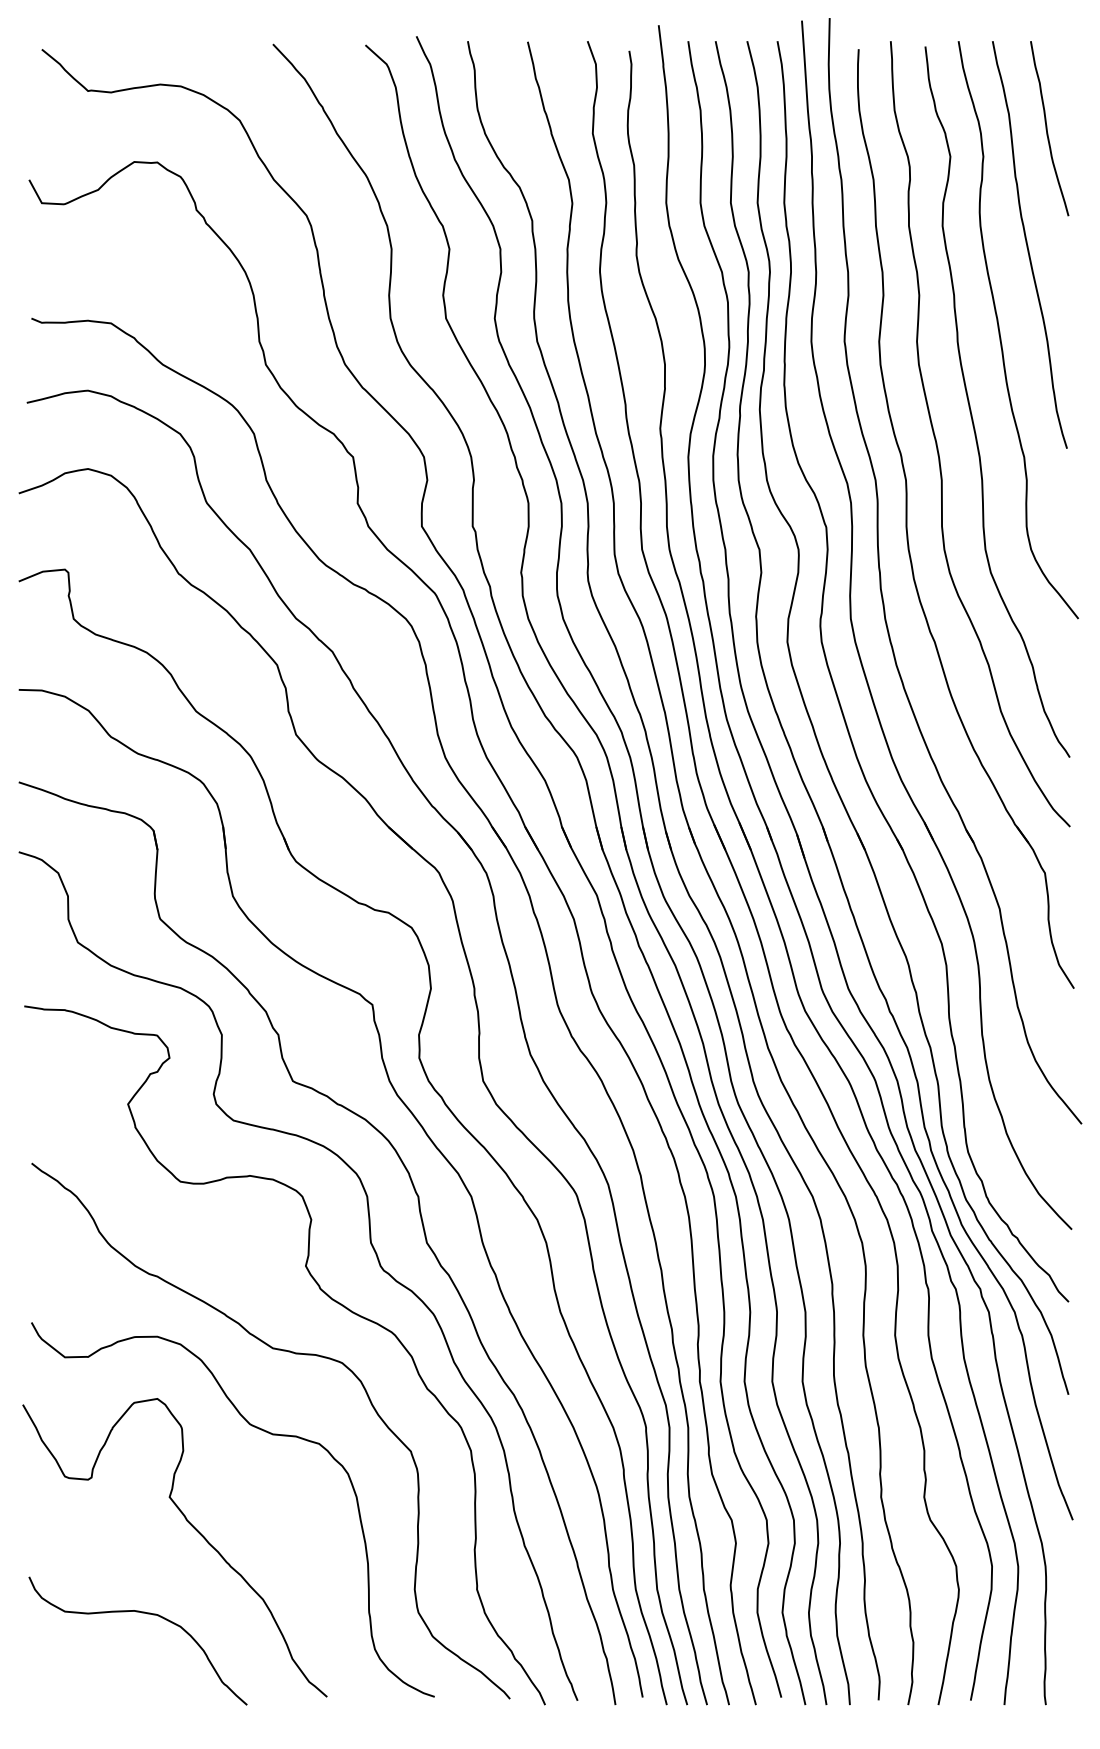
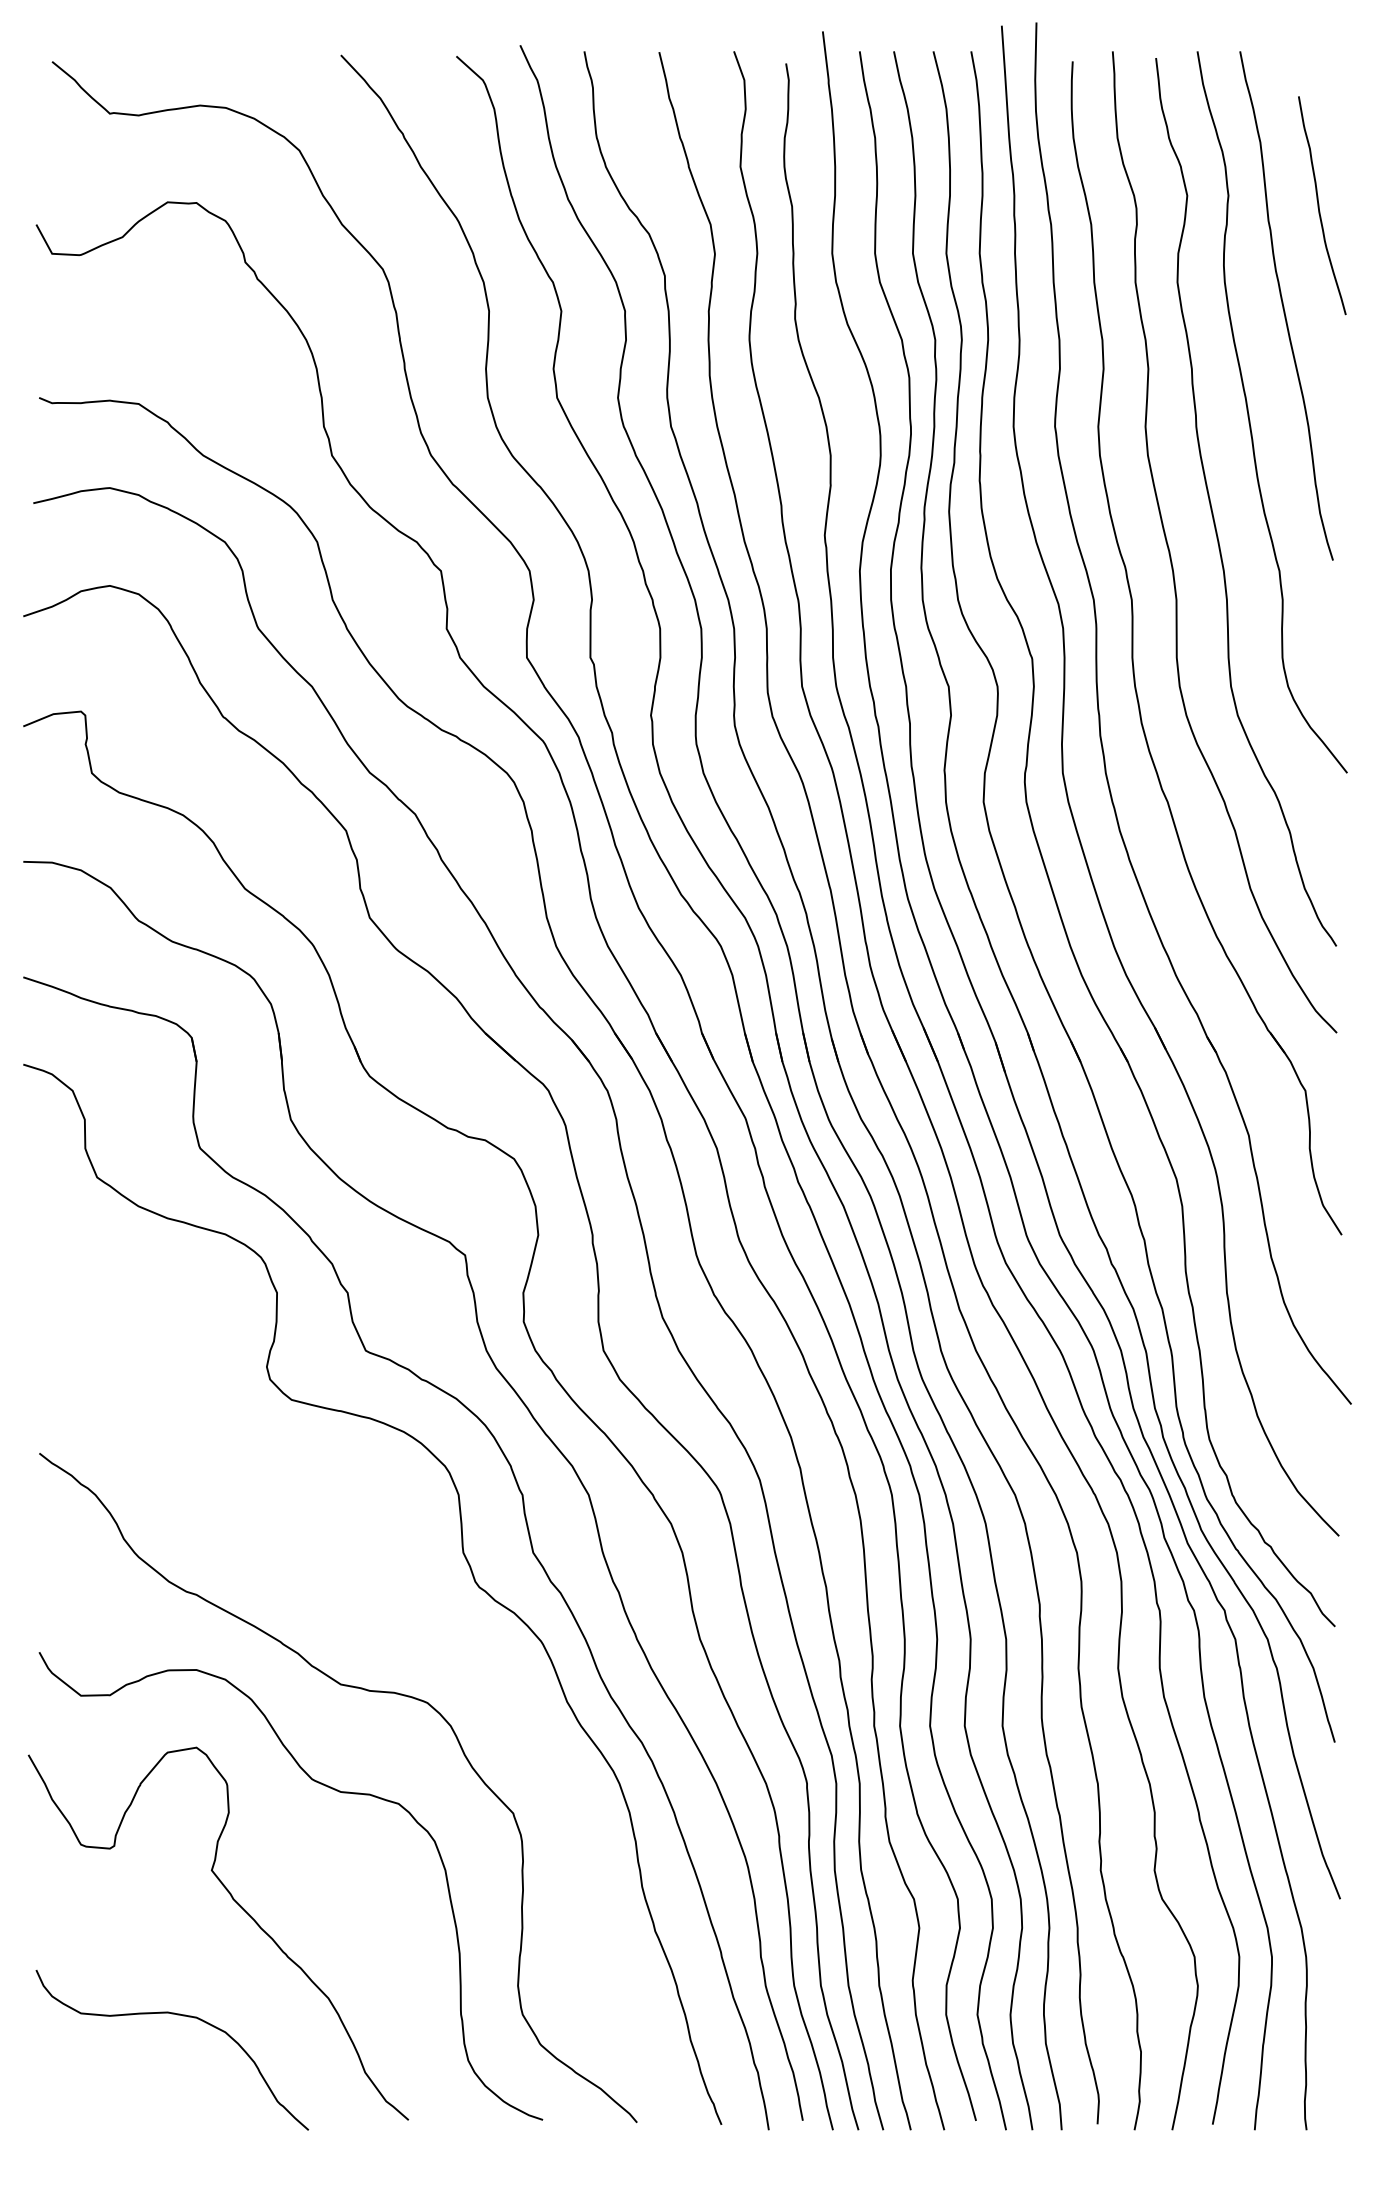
curve: (1047, 128) -> (1319, 205), moved
curve: (331, 1299) -> (413, 1623), removed

